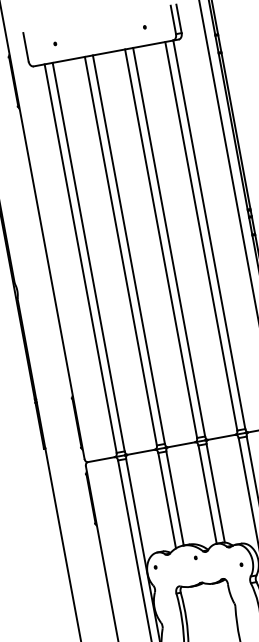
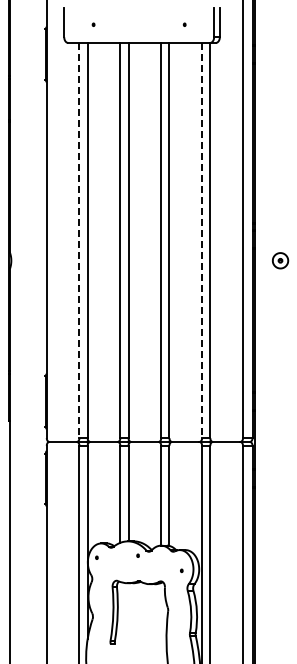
line: (201, 236) -> (202, 240), solid -> dashed
line: (80, 258) -> (79, 240), solid -> dashed

